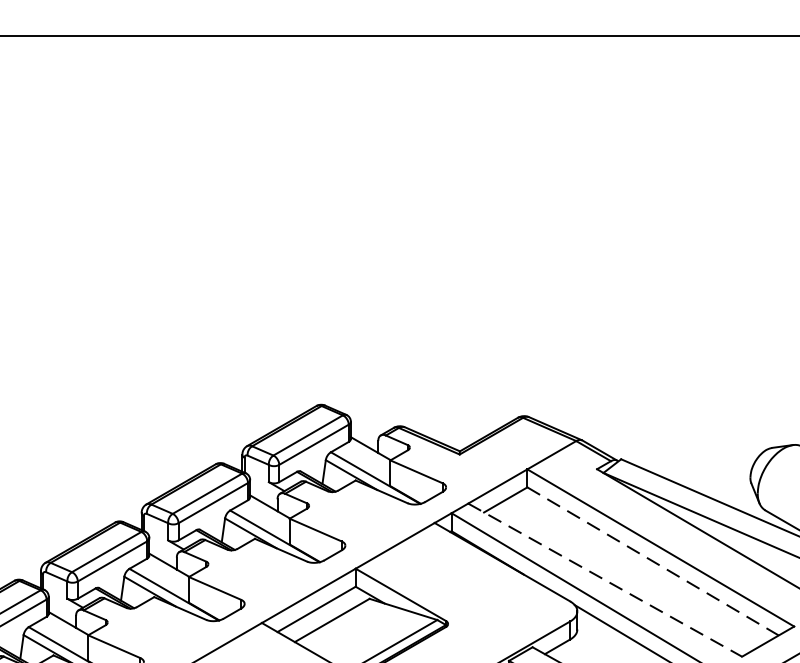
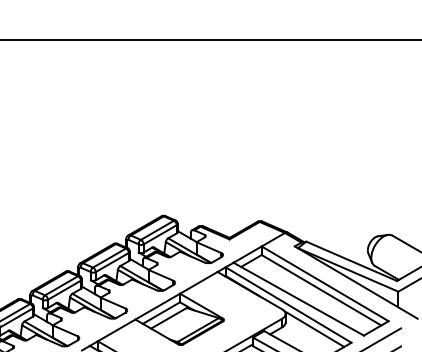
line: (653, 561) -> (321, 290), dashed -> solid
line: (604, 580) -> (298, 299), dashed -> solid

